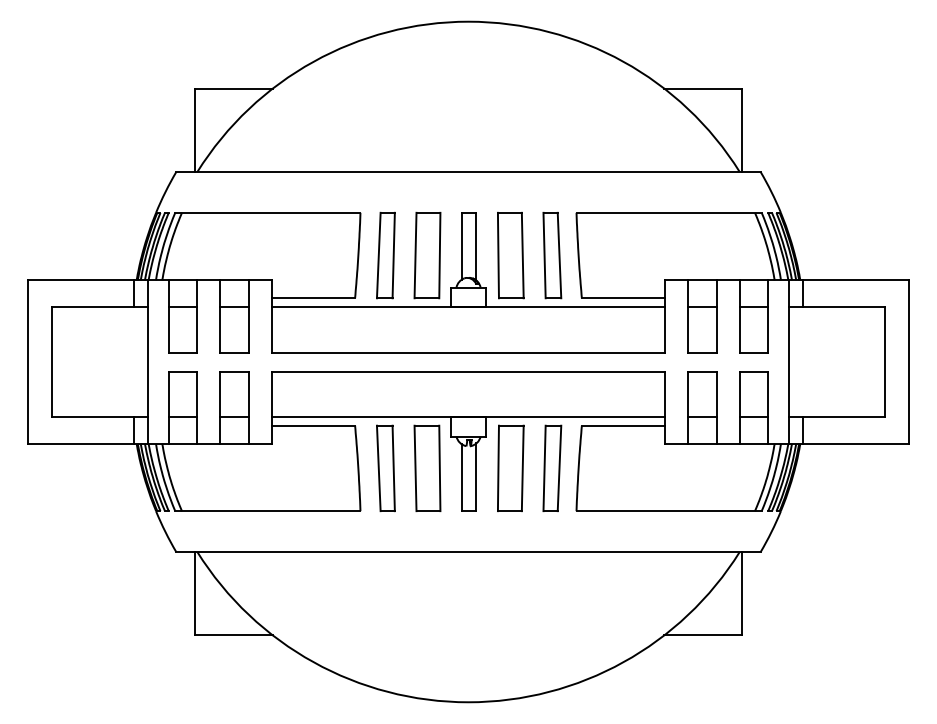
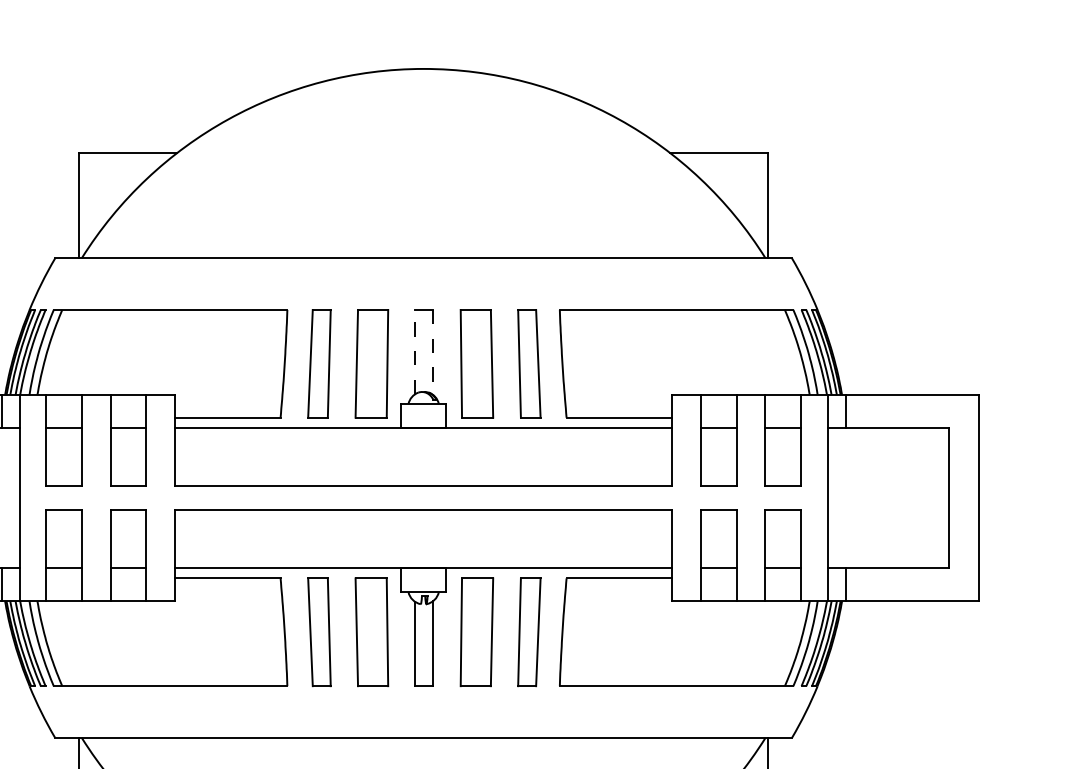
line: (462, 245) -> (416, 351), solid -> dashed
line: (476, 246) -> (433, 352), solid -> dashed

